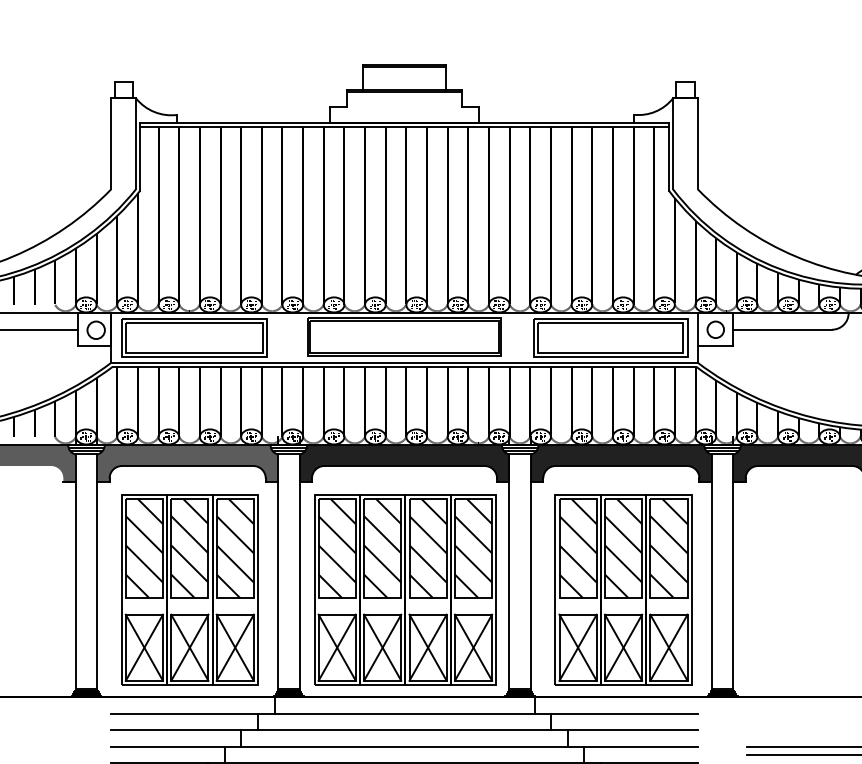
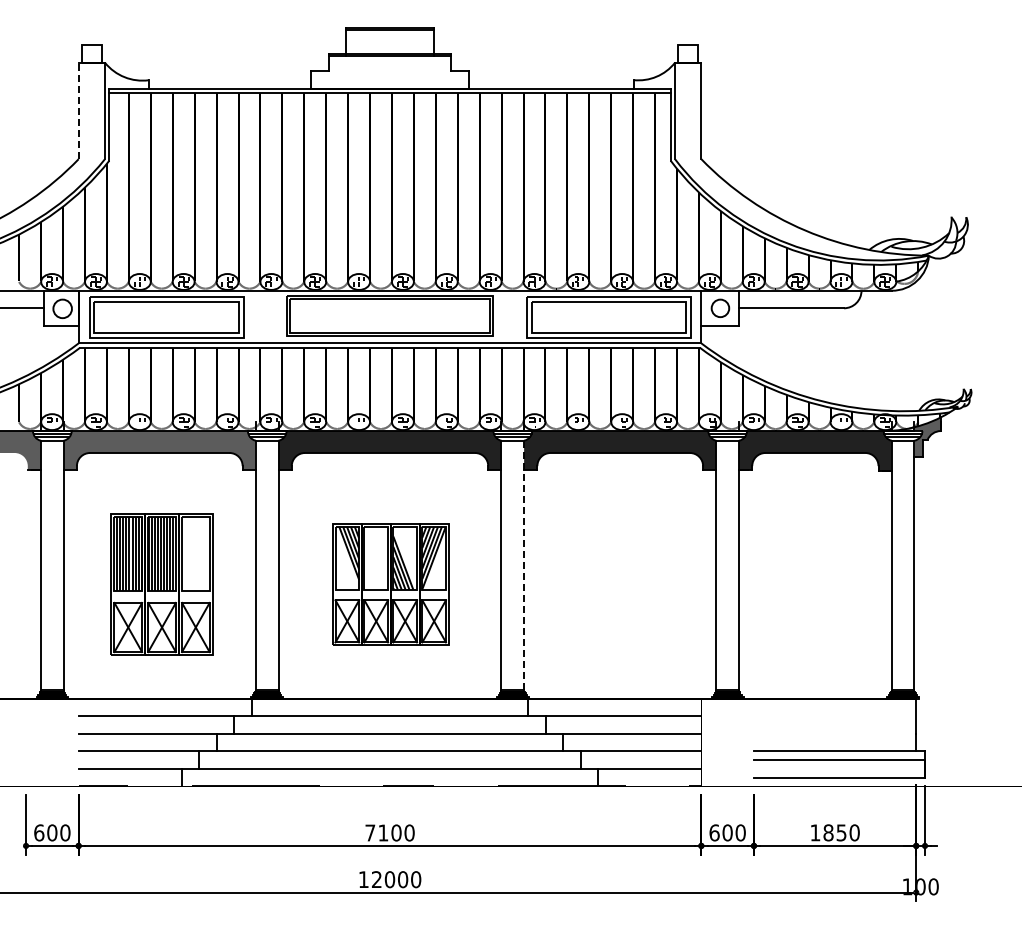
line: (111, 143) -> (78, 110), solid -> dashed
line: (531, 572) -> (524, 566), solid -> dashed
part: (189, 589) -> (161, 584), size x0.7
part: (404, 589) -> (390, 584), size x0.6
part: (623, 589) -> (622, 584), removed

